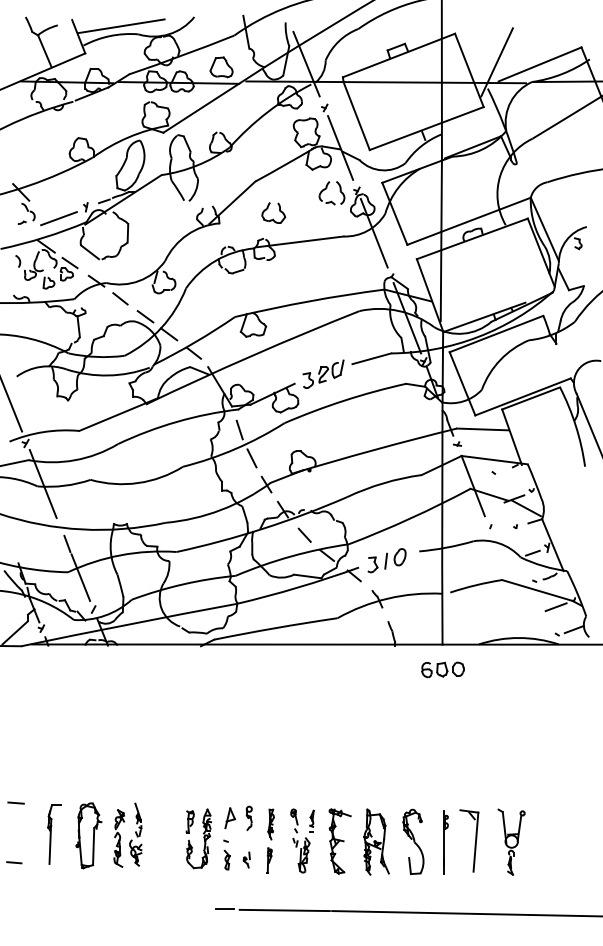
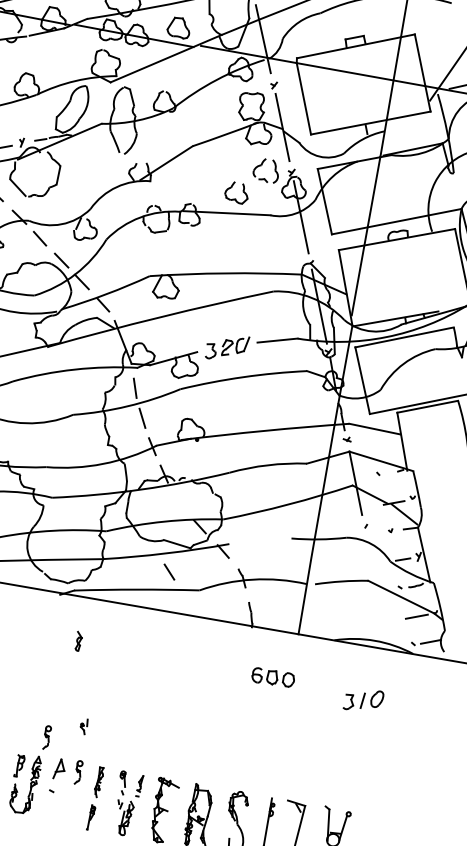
part: (273, 212) -> (236, 192), moved
line: (304, 534) -> (169, 571), moved
part: (386, 560) -> (363, 700), moved
part: (442, 669) -> (272, 677), moved
part: (211, 788) -> (46, 736), added
part: (226, 859) -> (78, 640), moved
part: (246, 859) -> (83, 725), moved

